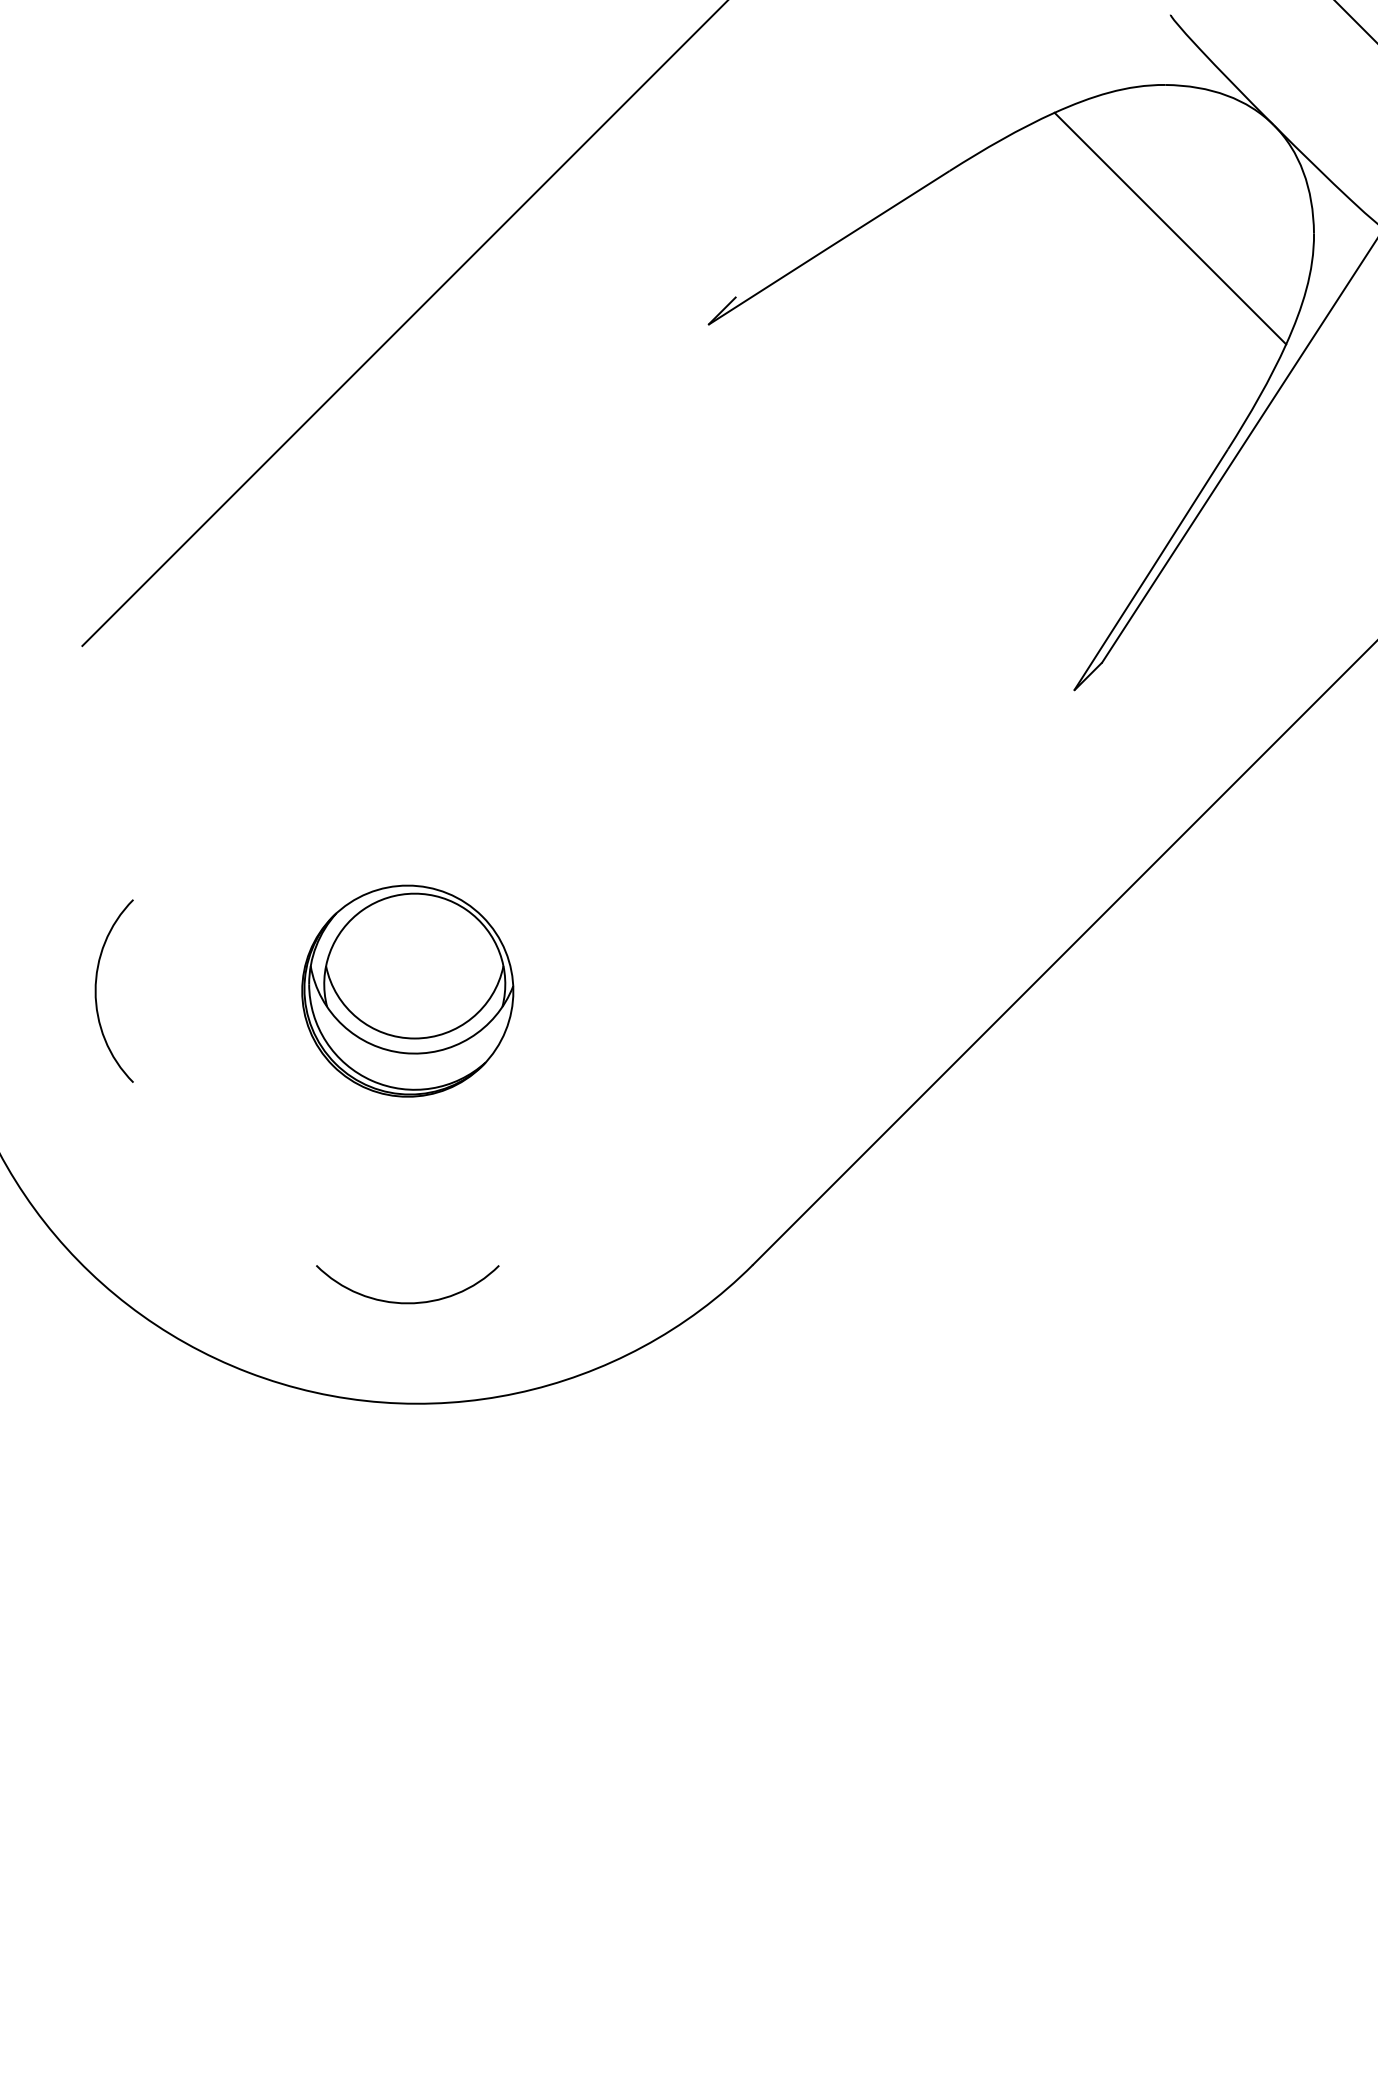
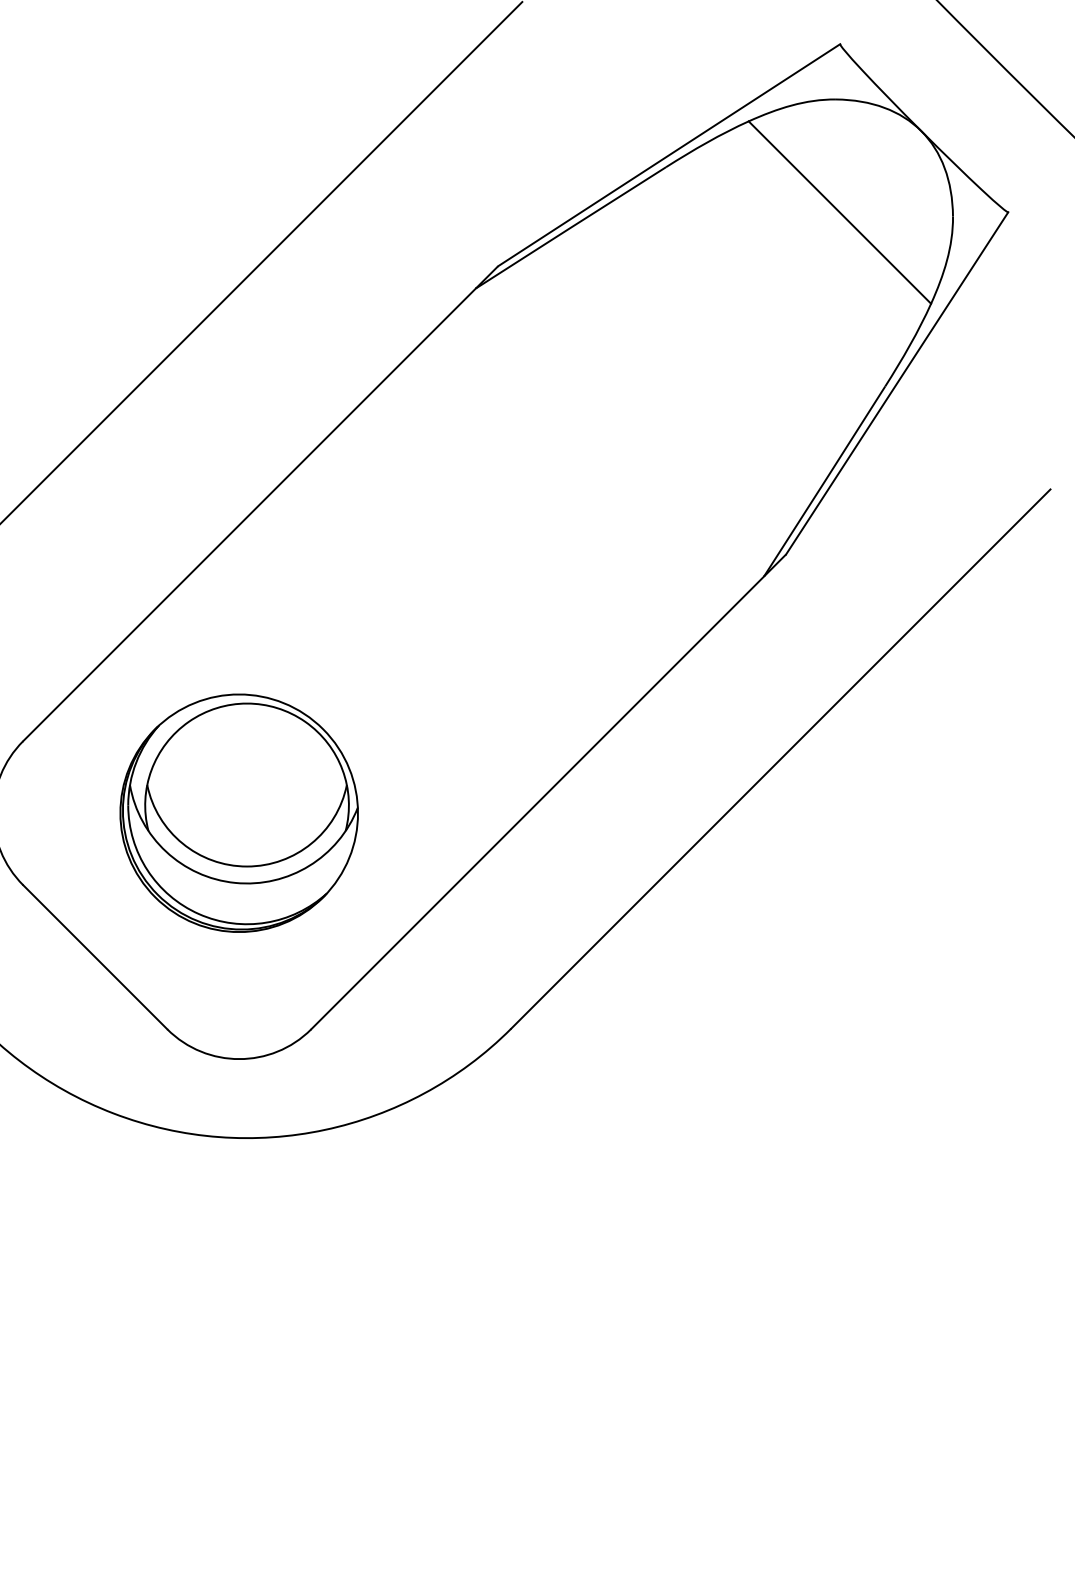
line: (953, 155) -> (669, 155), added
line: (420, 611) -> (249, 514), added
line: (786, 977) -> (537, 802), added
part: (407, 990) -> (239, 812), size x1.43
line: (224, 1173) -> (94, 956), added

